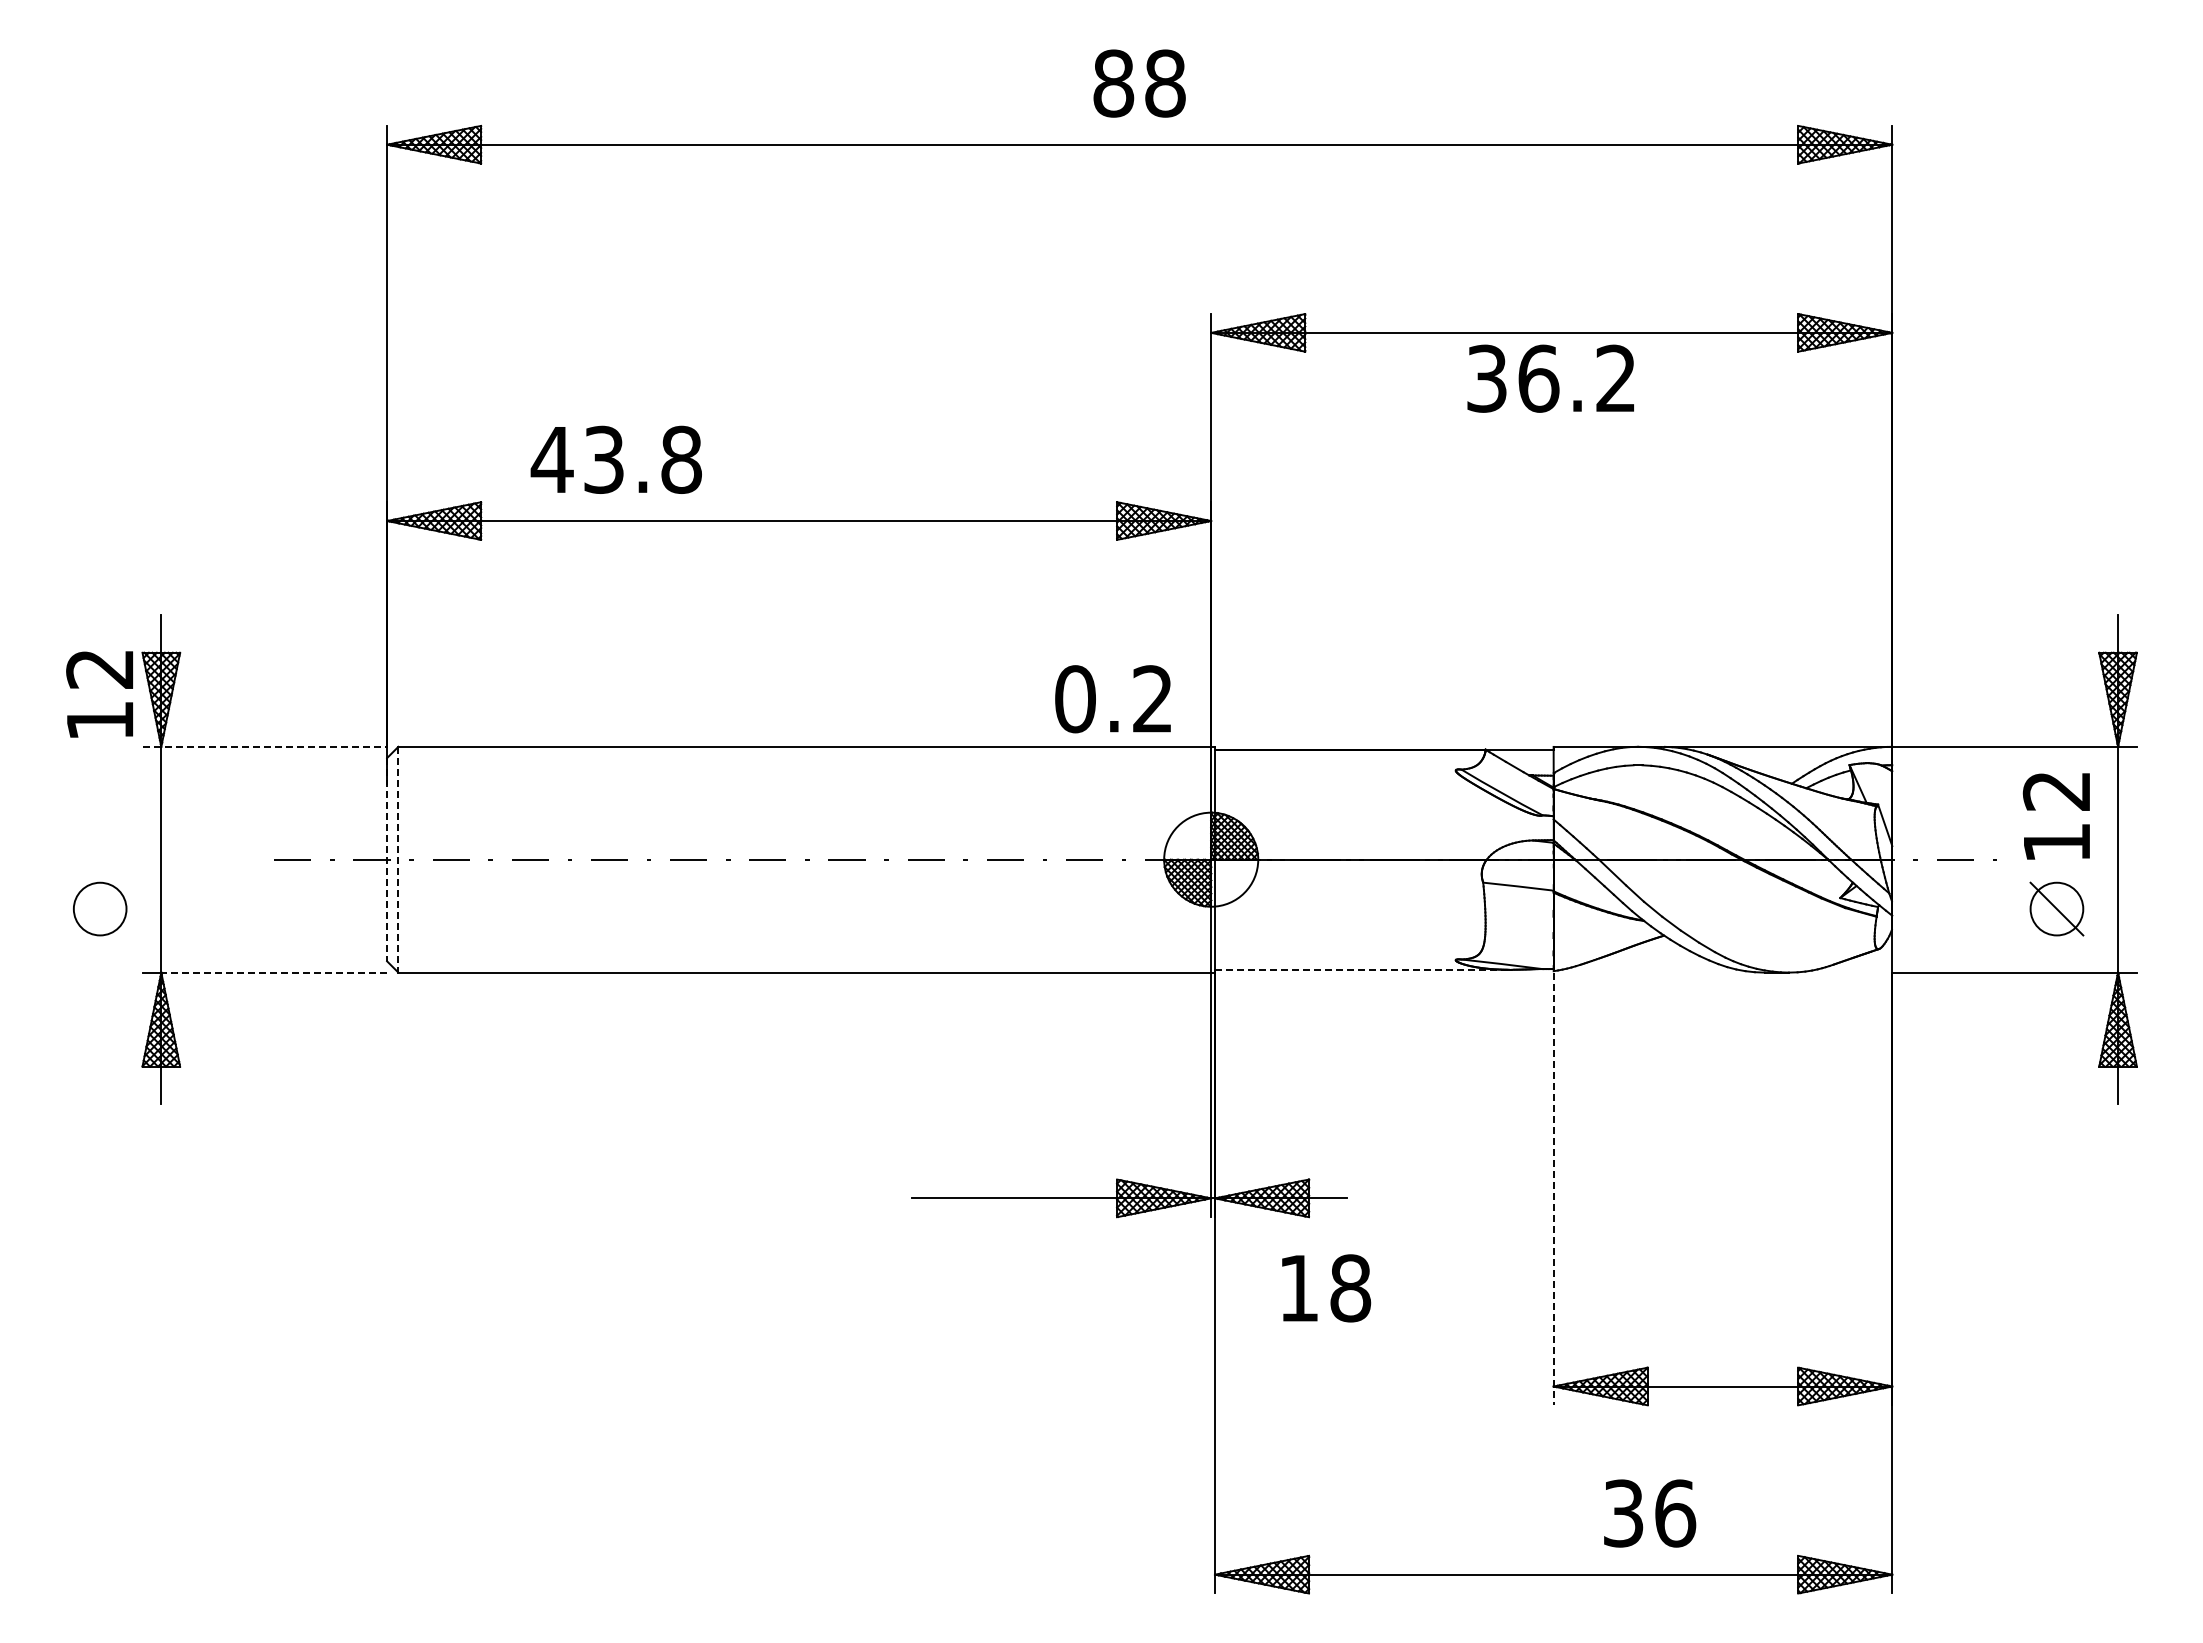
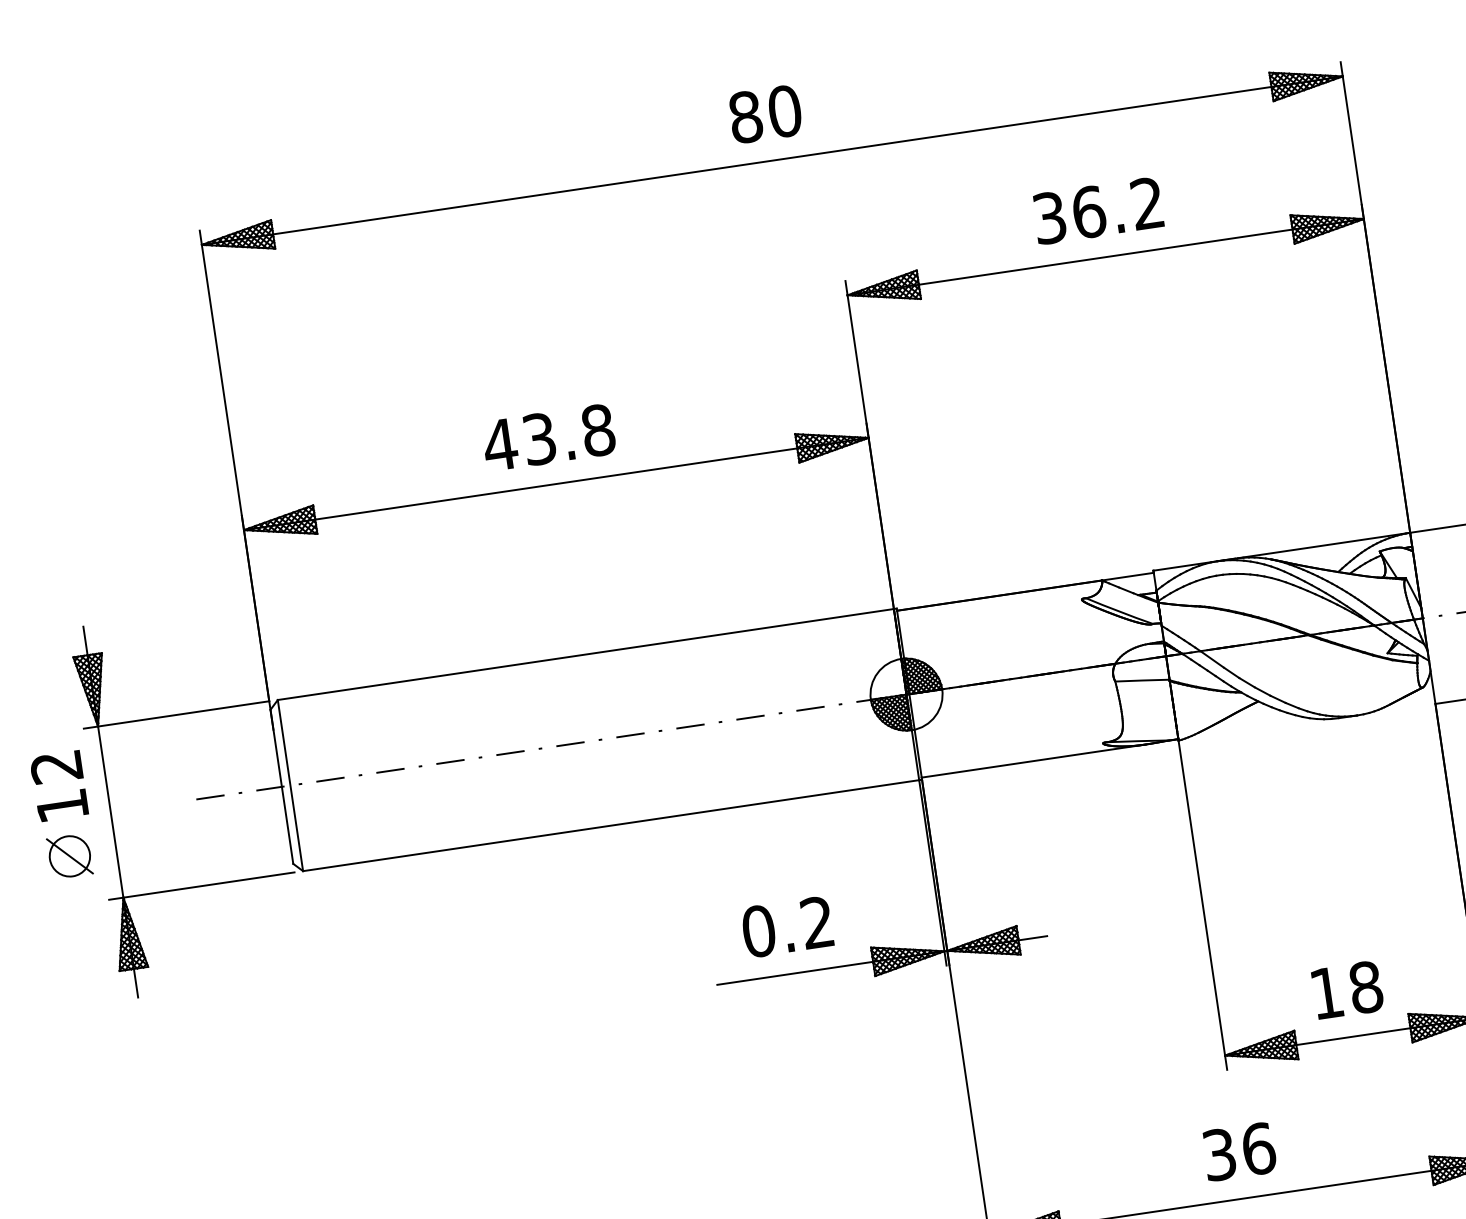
text: (1165, 83) -> (785, 111), 88 -> 80
text: (1550, 378) -> (1097, 210), moved
text: (615, 459) -> (548, 437), moved
text: (99, 694) -> (59, 786), moved
text: (1112, 699) -> (787, 927), moved
line: (265, 746) -> (177, 714), dashed -> solid
line: (387, 859) -> (282, 786), dashed -> solid
line: (398, 859) -> (290, 785), dashed -> solid
line: (99, 908) -> (69, 856), added
line: (1362, 969) -> (1033, 760), dashed -> solid
line: (274, 972) -> (209, 884), dashed -> solid
line: (1553, 1189) -> (1202, 906), dashed -> solid
text: (1326, 1288) -> (1347, 990), moved
text: (1650, 1513) -> (1239, 1151), moved

